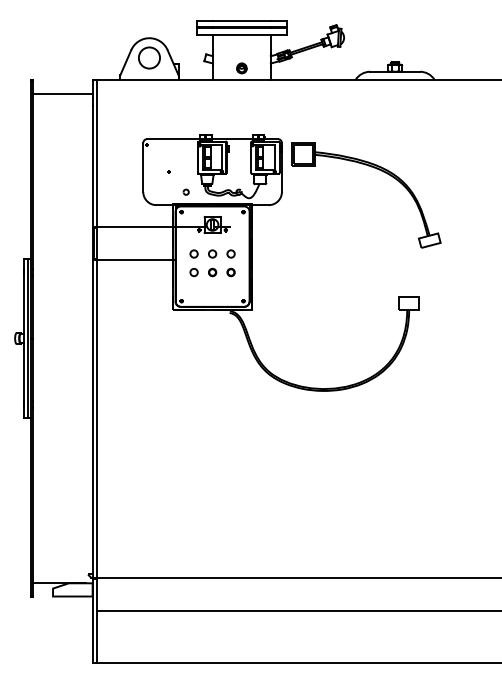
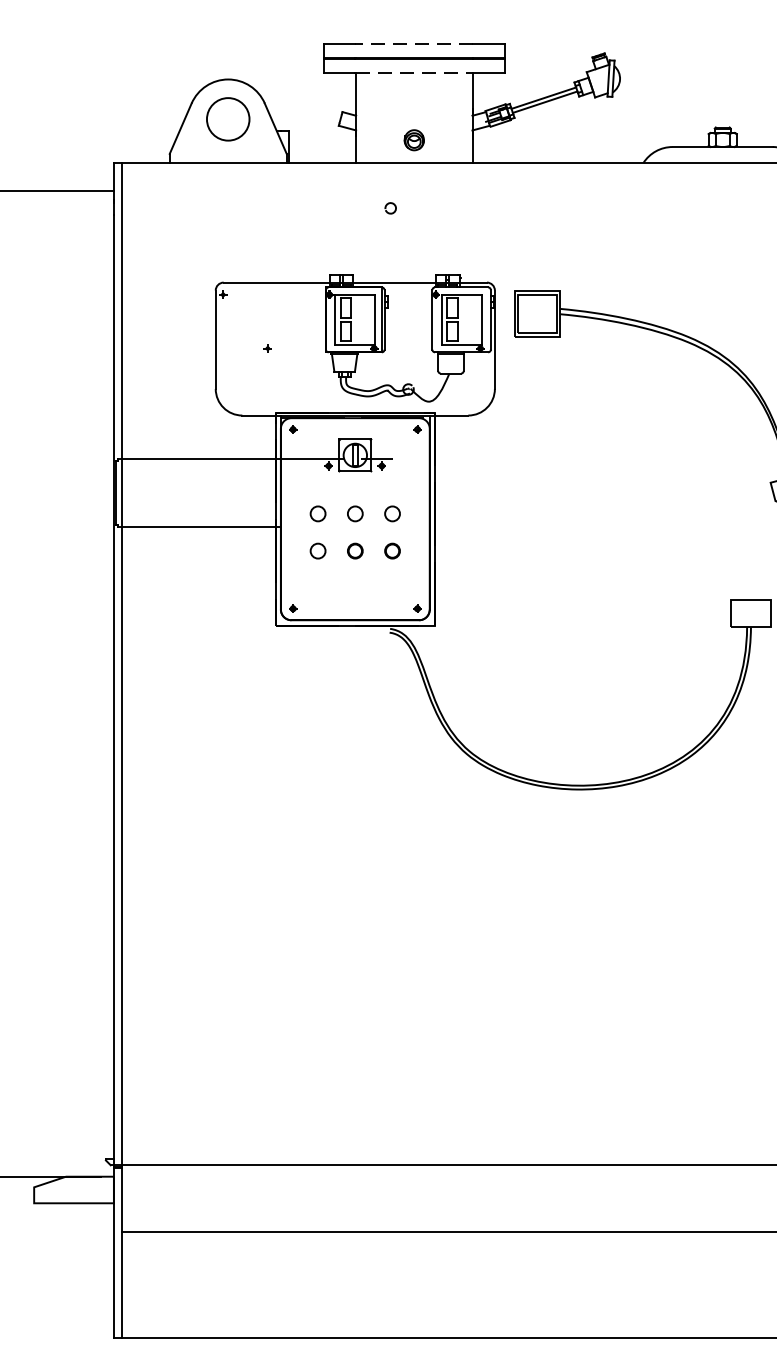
line: (241, 20) -> (413, 43), solid -> dashed
line: (242, 35) -> (415, 74), solid -> dashed
arc: (185, 190) -> (389, 204), moved

